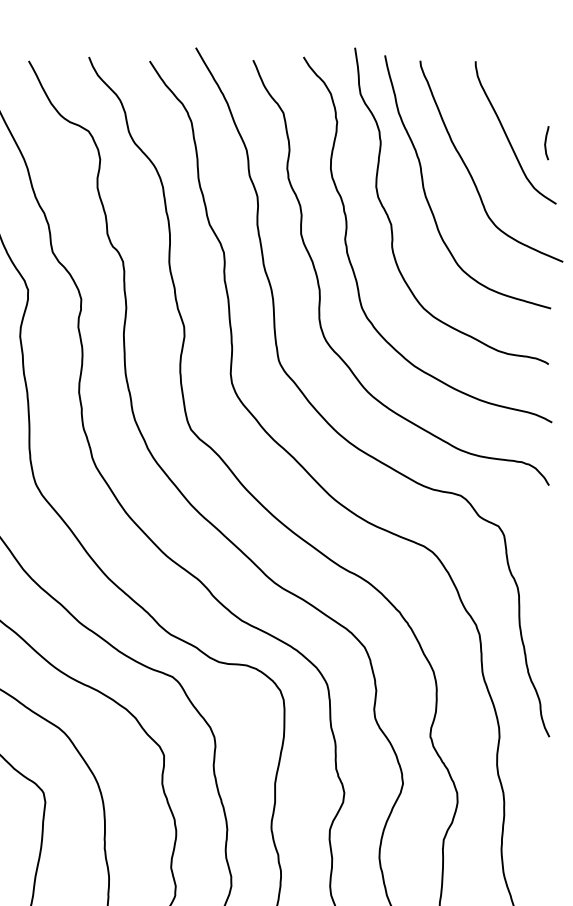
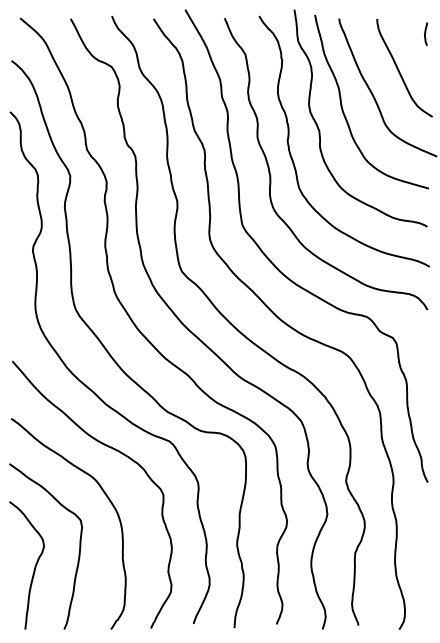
curve: (547, 140) -> (426, 32), moved

